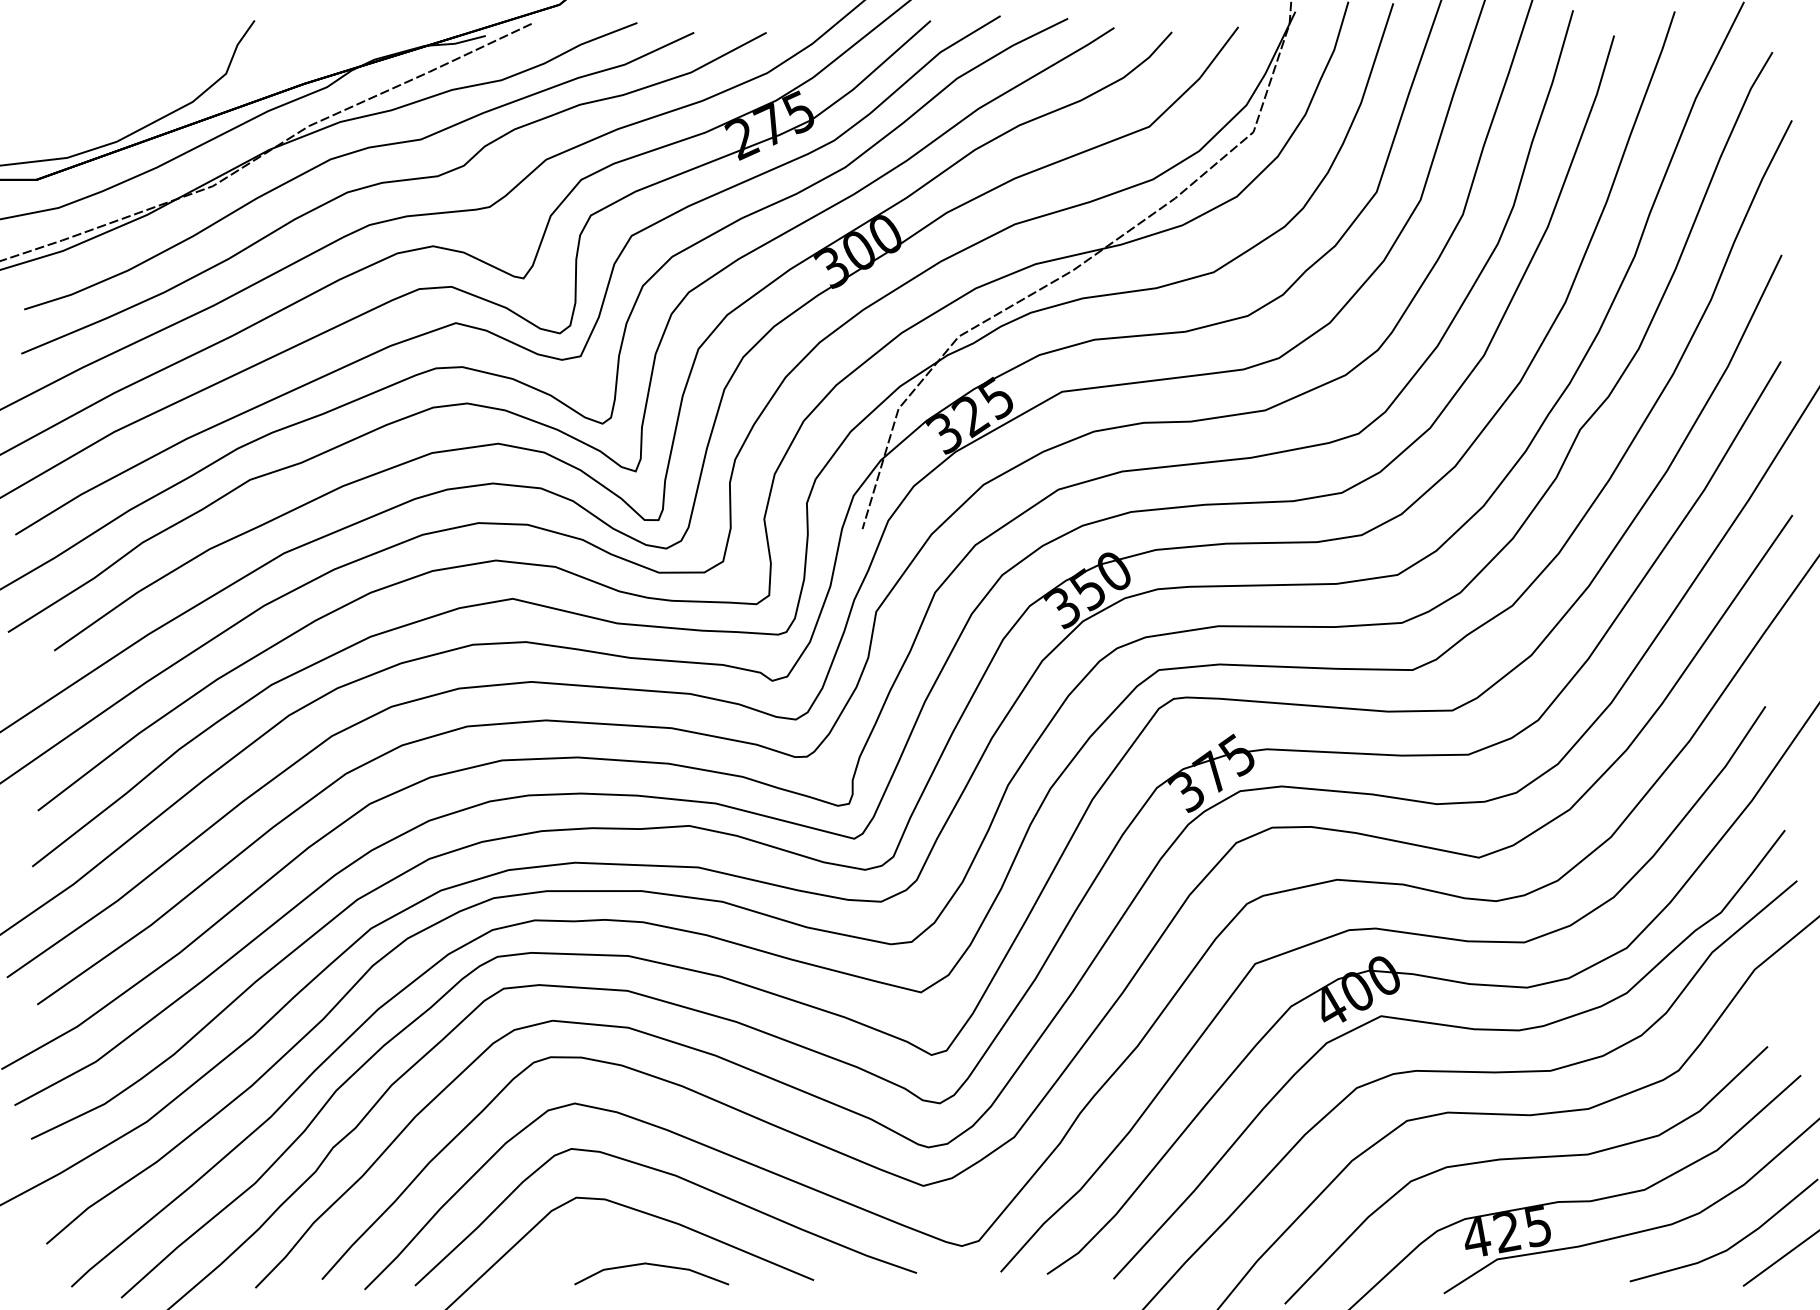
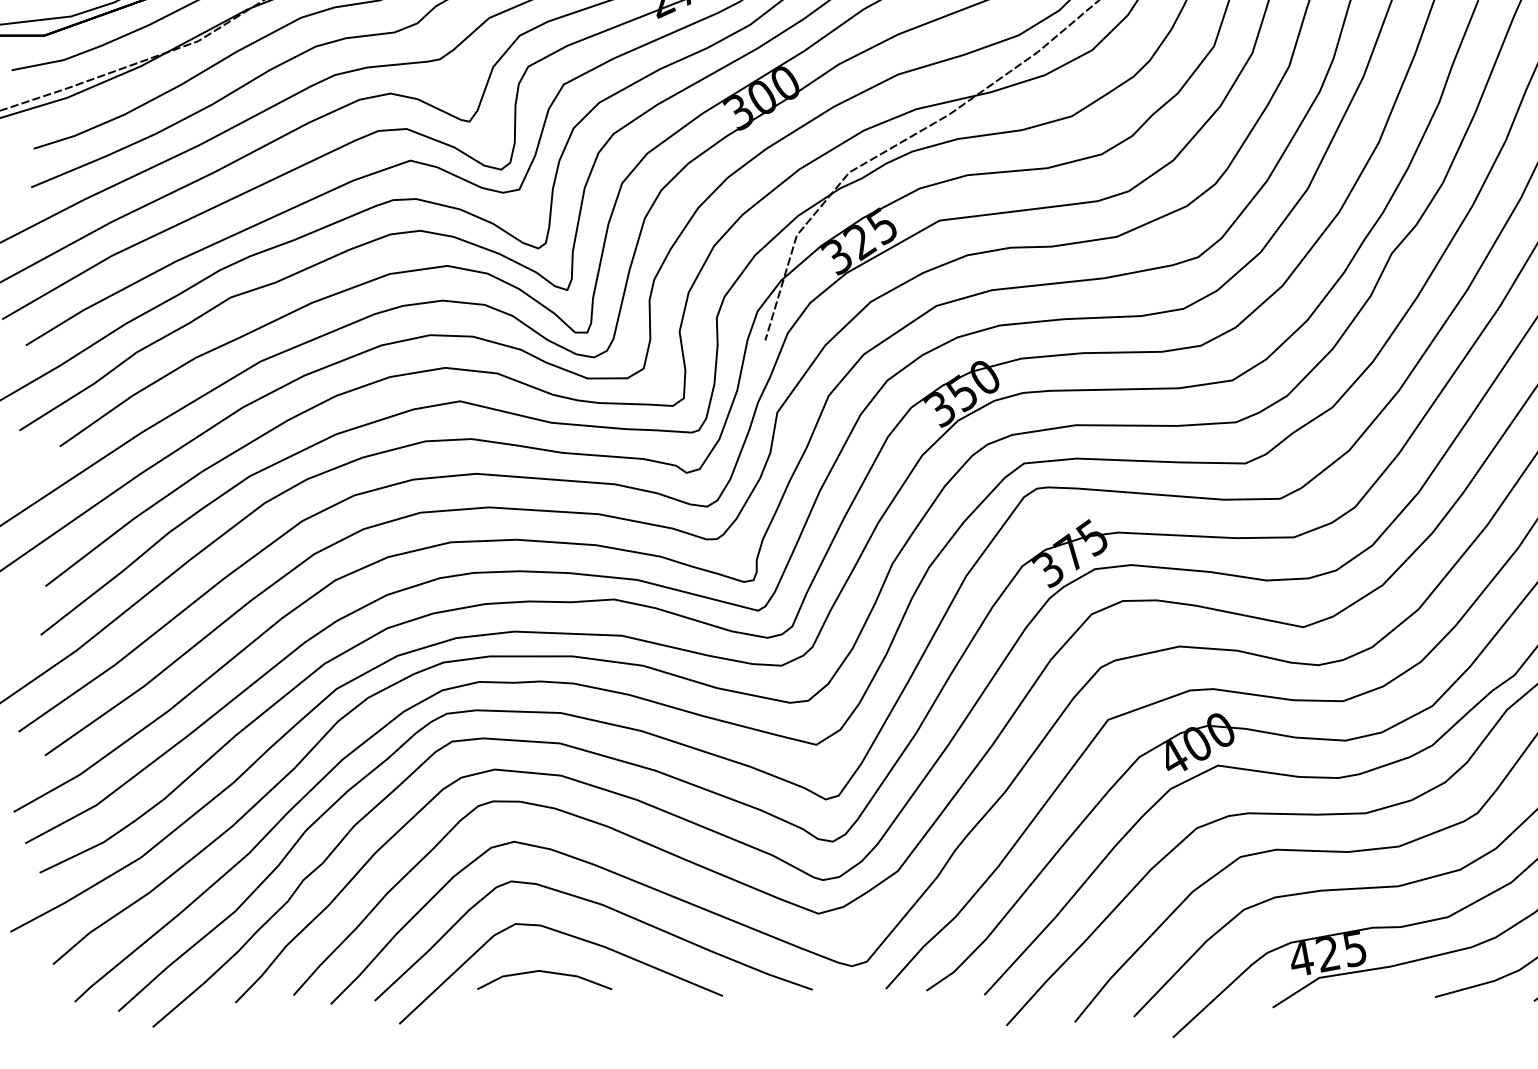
line: (651, 1265) -> (544, 972), moved

